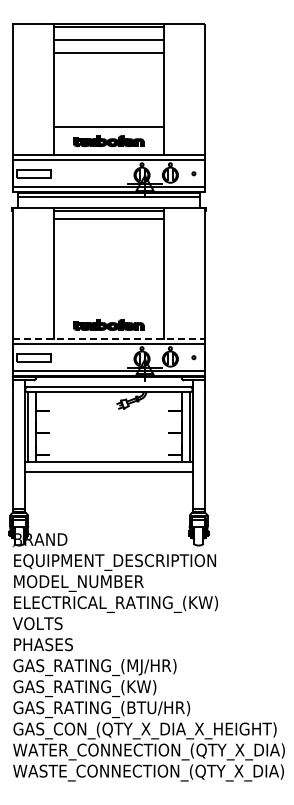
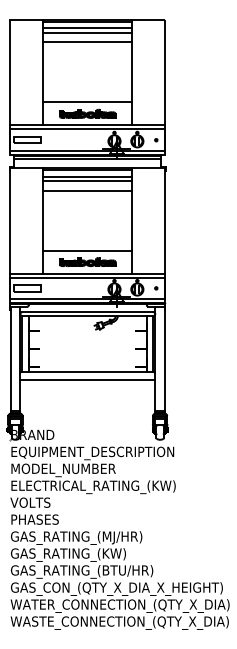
line: (108, 35) -> (87, 28), added
line: (108, 224) -> (87, 181), added
line: (108, 236) -> (87, 190), added
line: (108, 310) -> (87, 250), added
line: (109, 339) -> (88, 273), dashed -> solid

